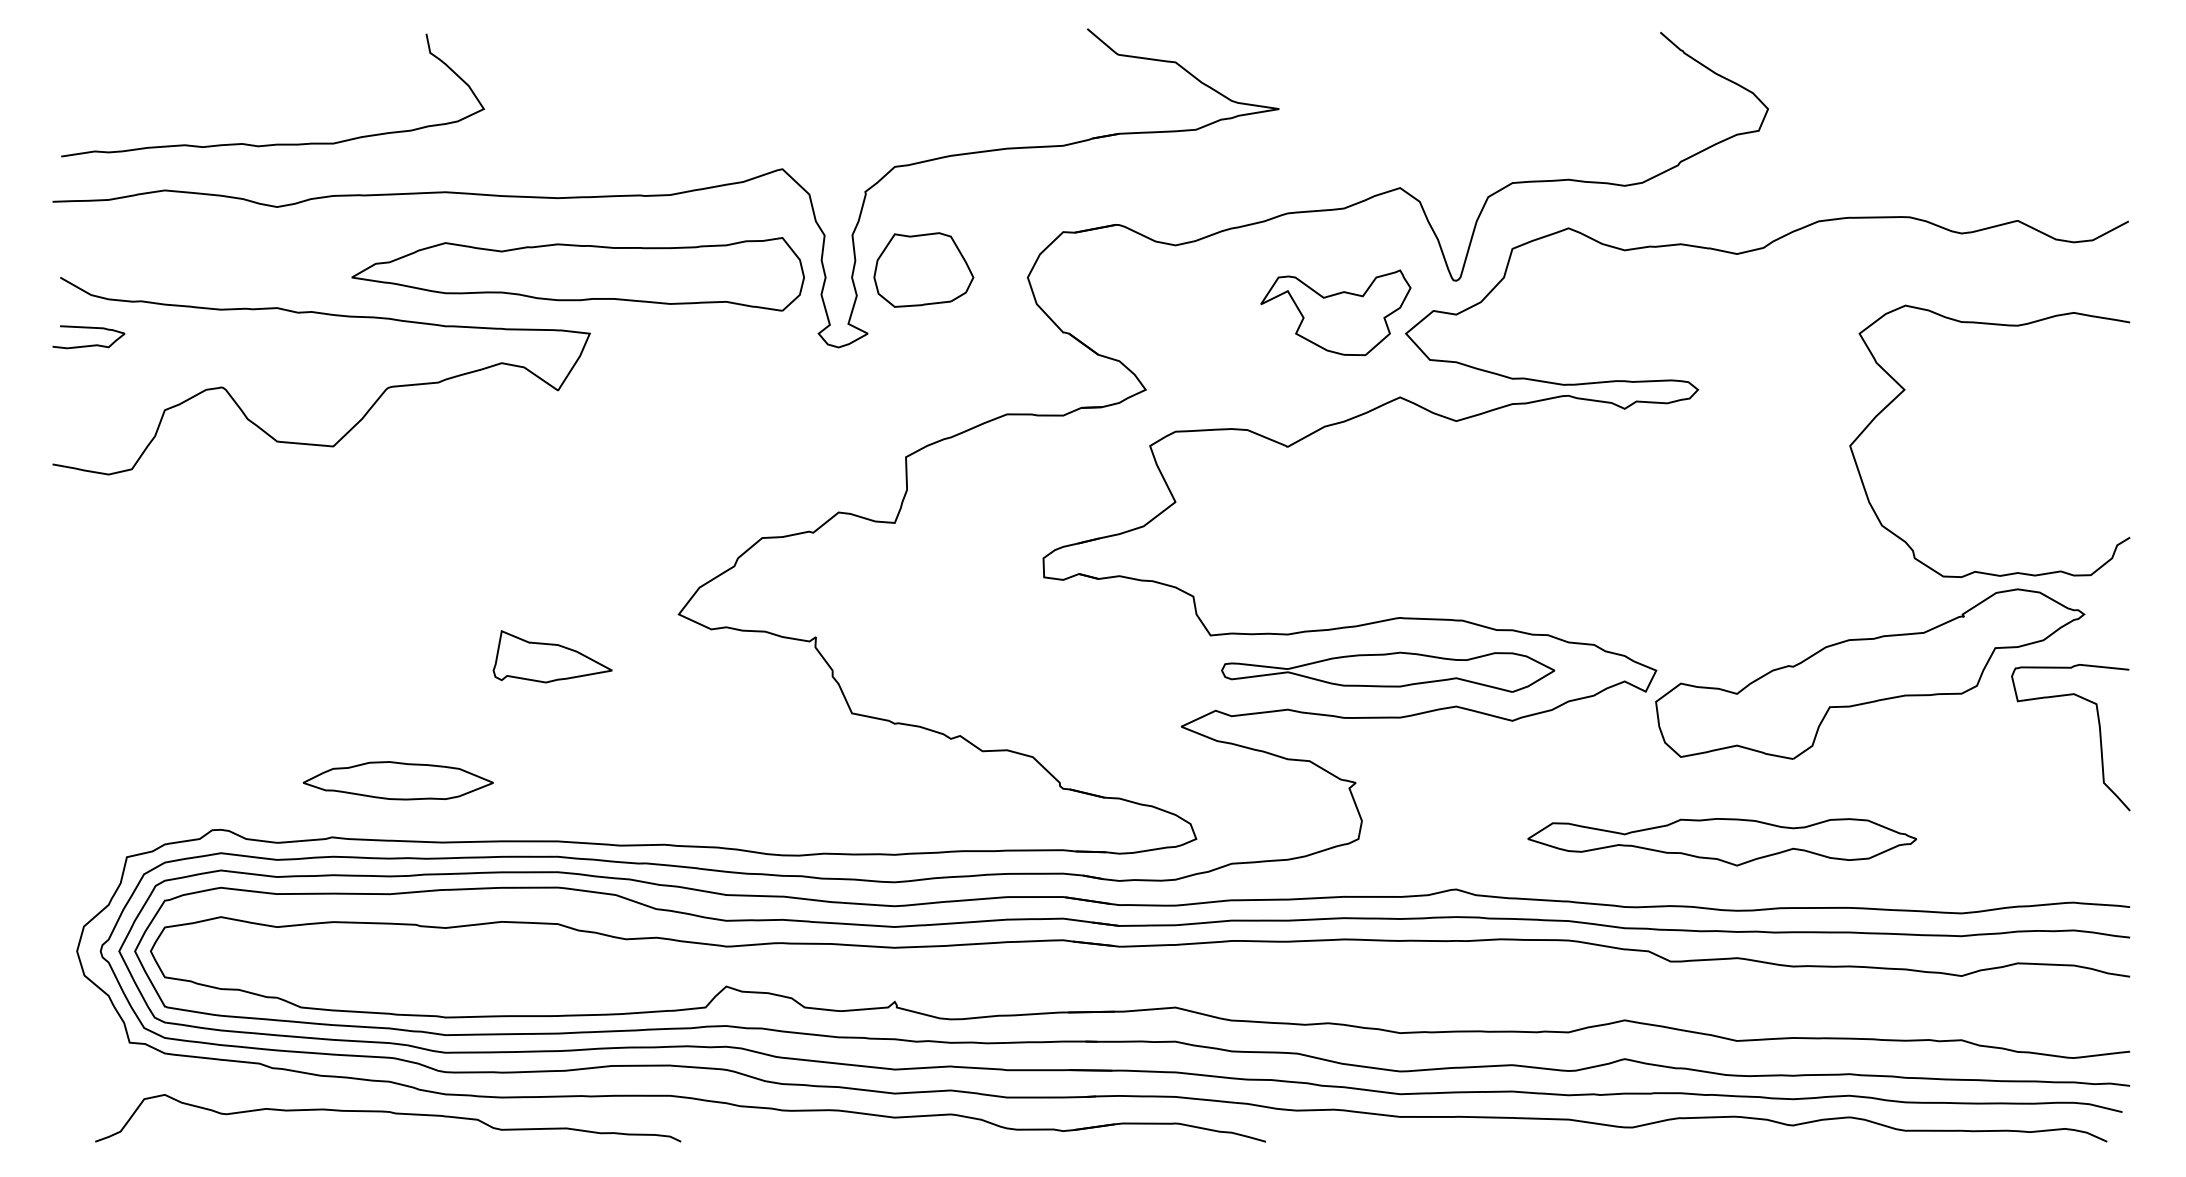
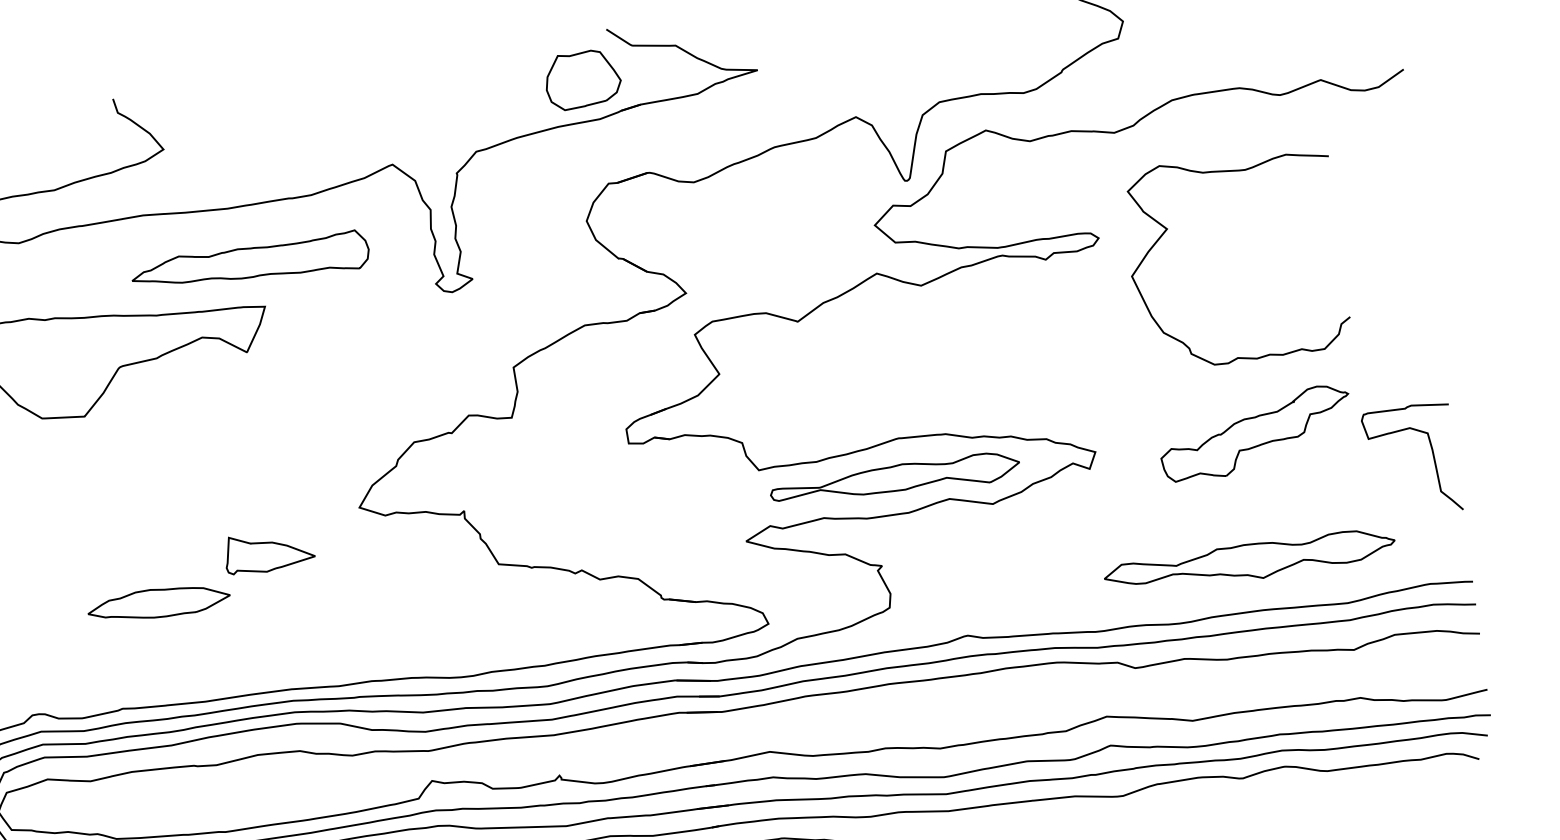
part: (923, 269) -> (582, 79), moved
part: (577, 274) -> (249, 263), size x0.7
part: (1335, 312) -> (820, 216), removed
curve: (1905, 390) -> (1167, 229), moved
part: (1870, 673) -> (1255, 432), size x0.6
part: (398, 780) -> (159, 602), moved
part: (1722, 842) -> (1250, 562), moved

